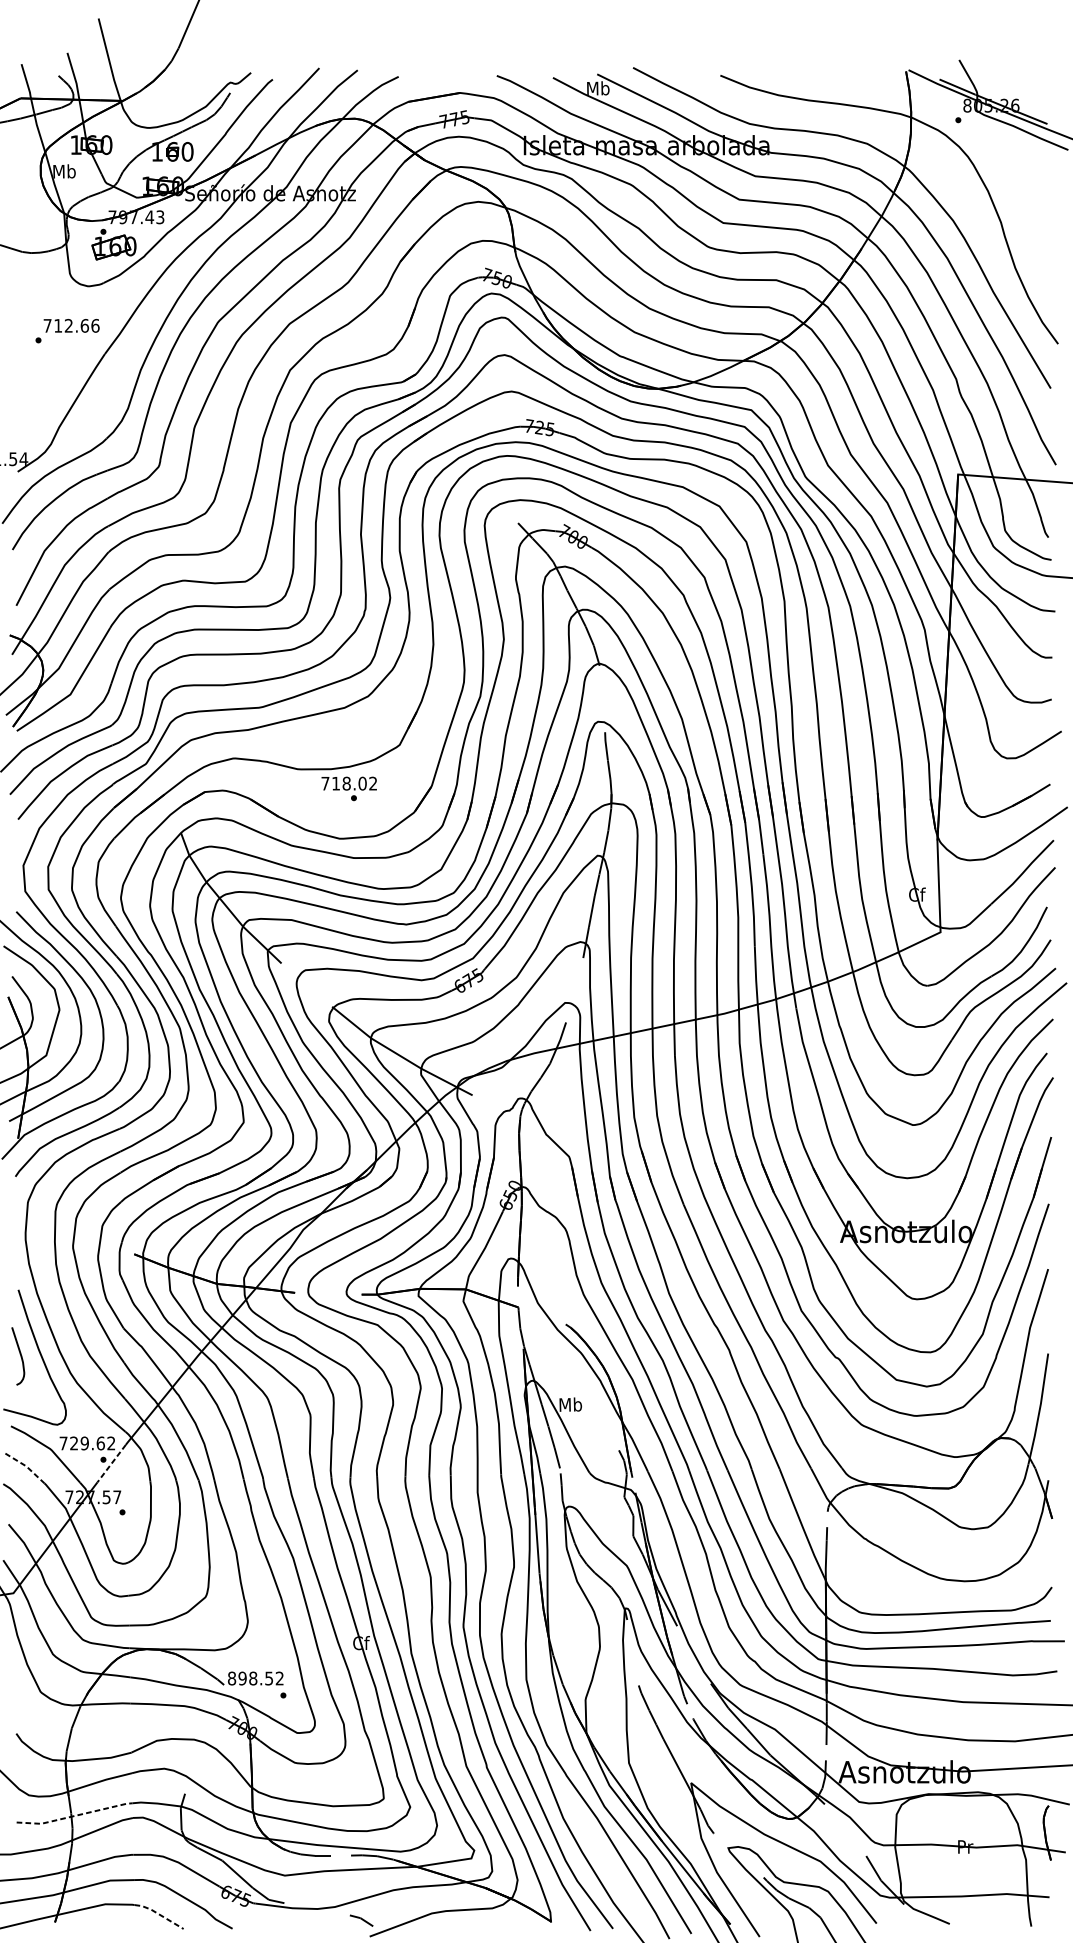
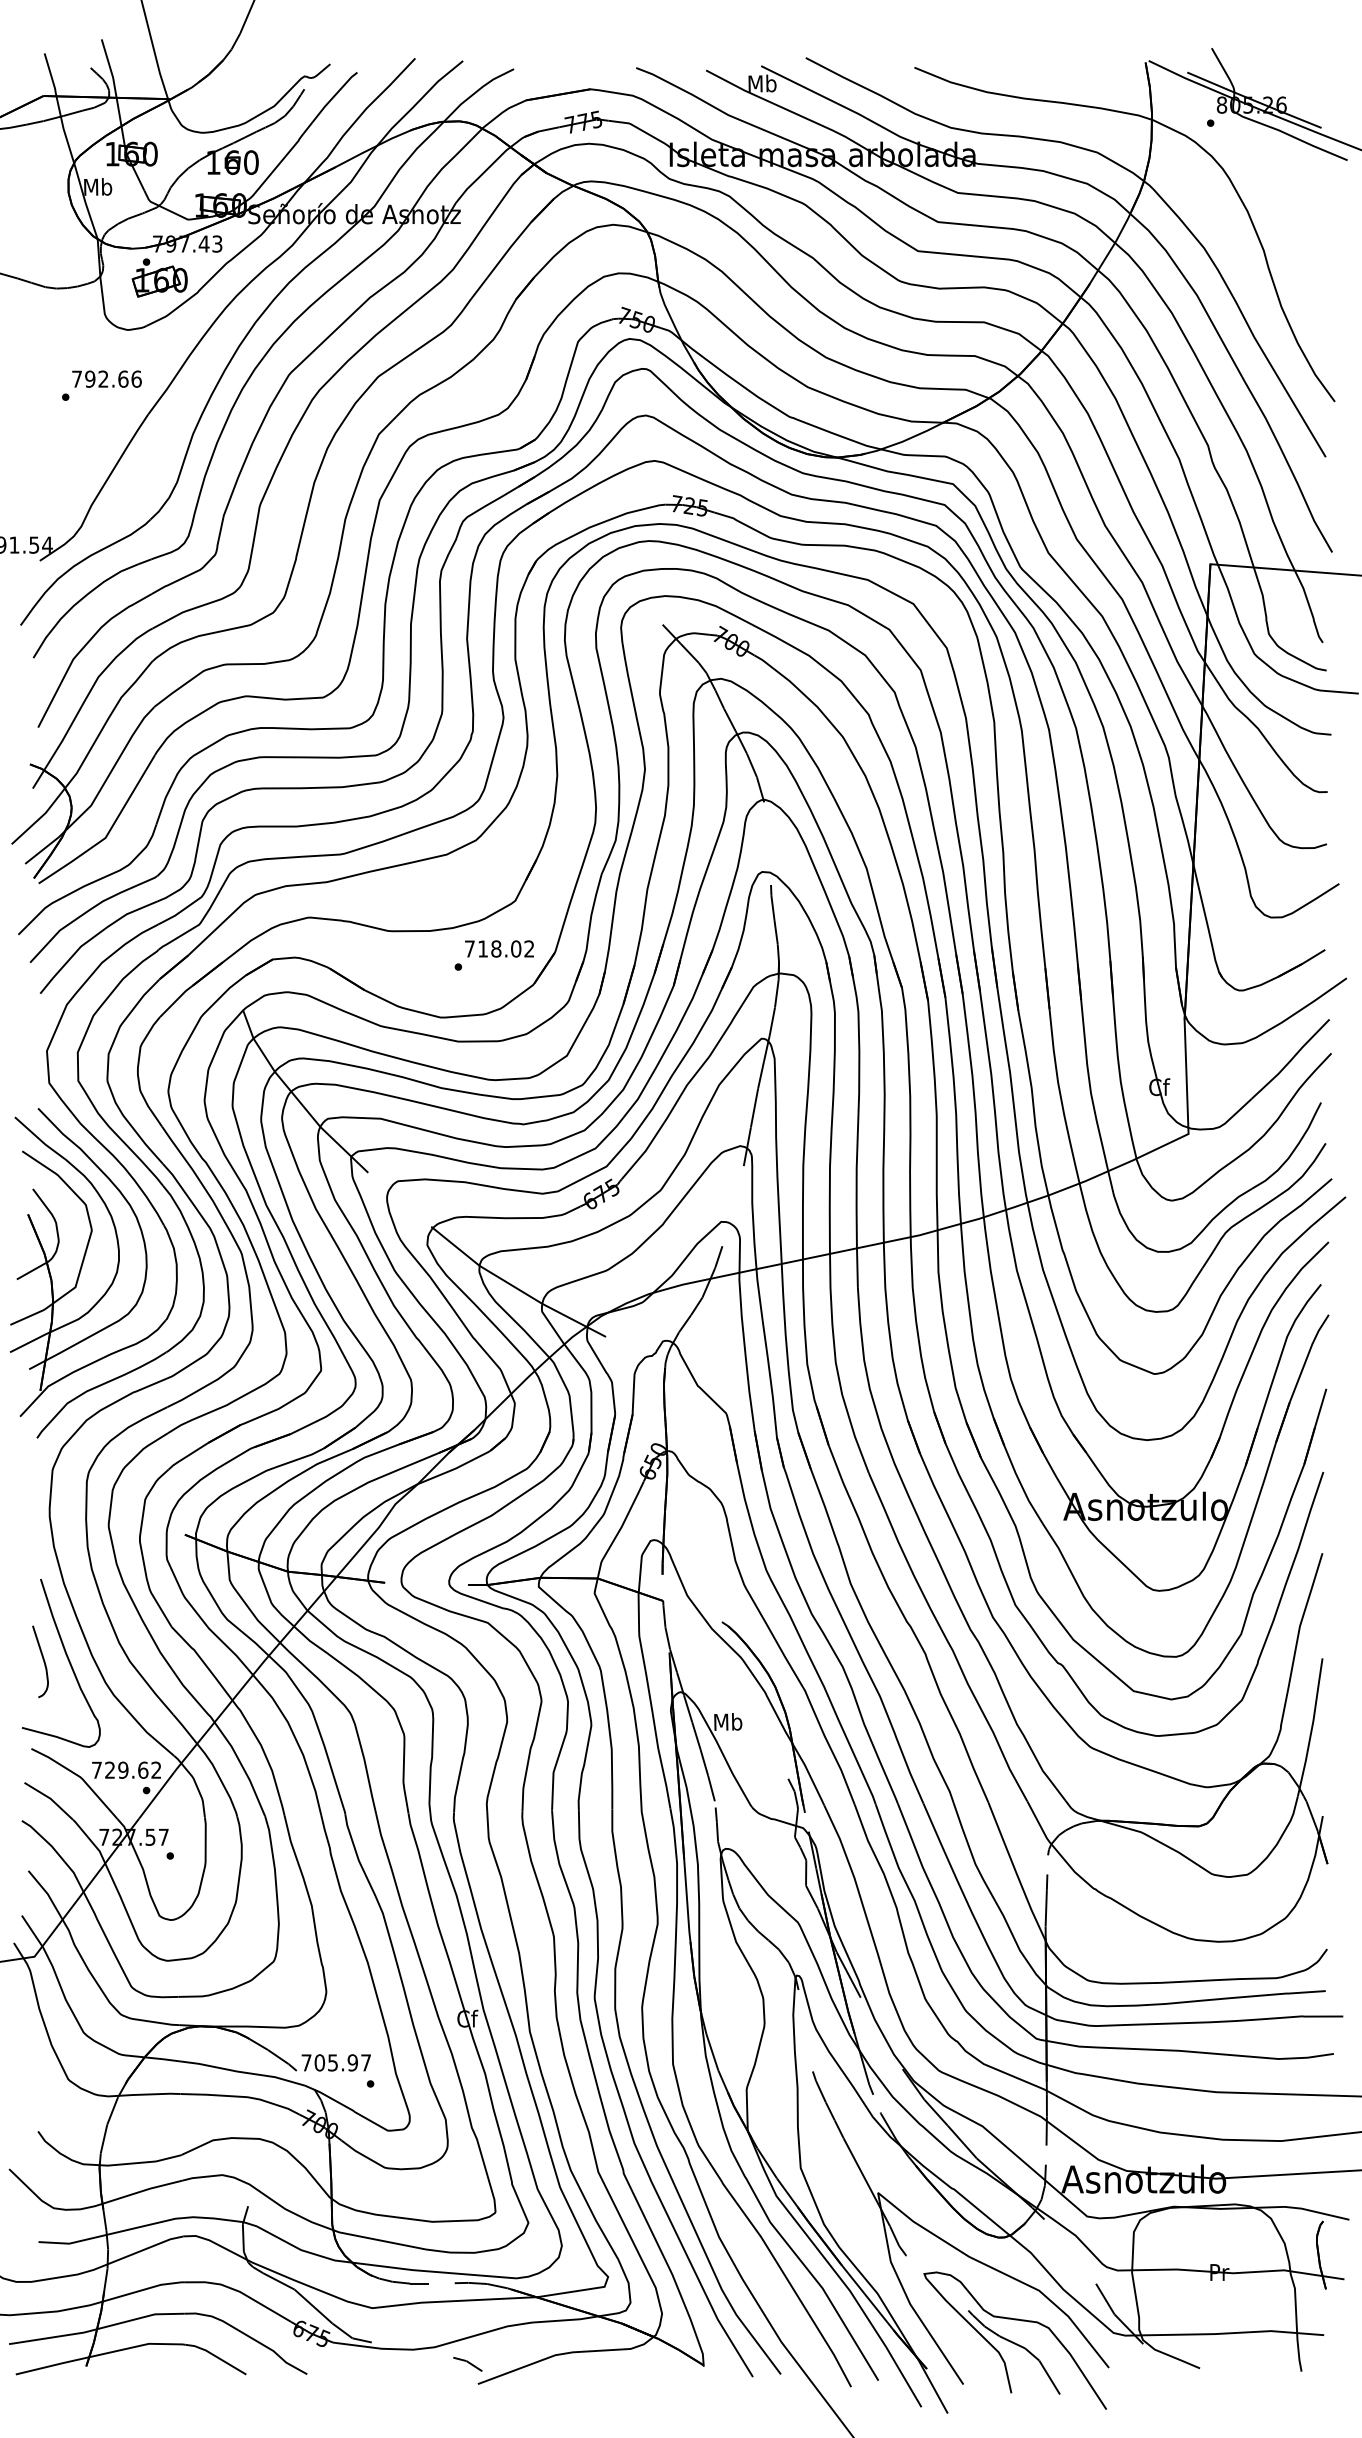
text: (58, 325) -> (90, 378), 712.66 -> 792.66
text: (349, 783) -> (499, 948), moved
line: (111, 1463) -> (156, 1795), dashed -> solid
line: (26, 1466) -> (50, 1798), dashed -> solid
text: (255, 1678) -> (335, 2062), 898.52 -> 705.97
line: (75, 1815) -> (111, 2233), dashed -> solid
line: (158, 1914) -> (215, 2356), dashed -> solid

